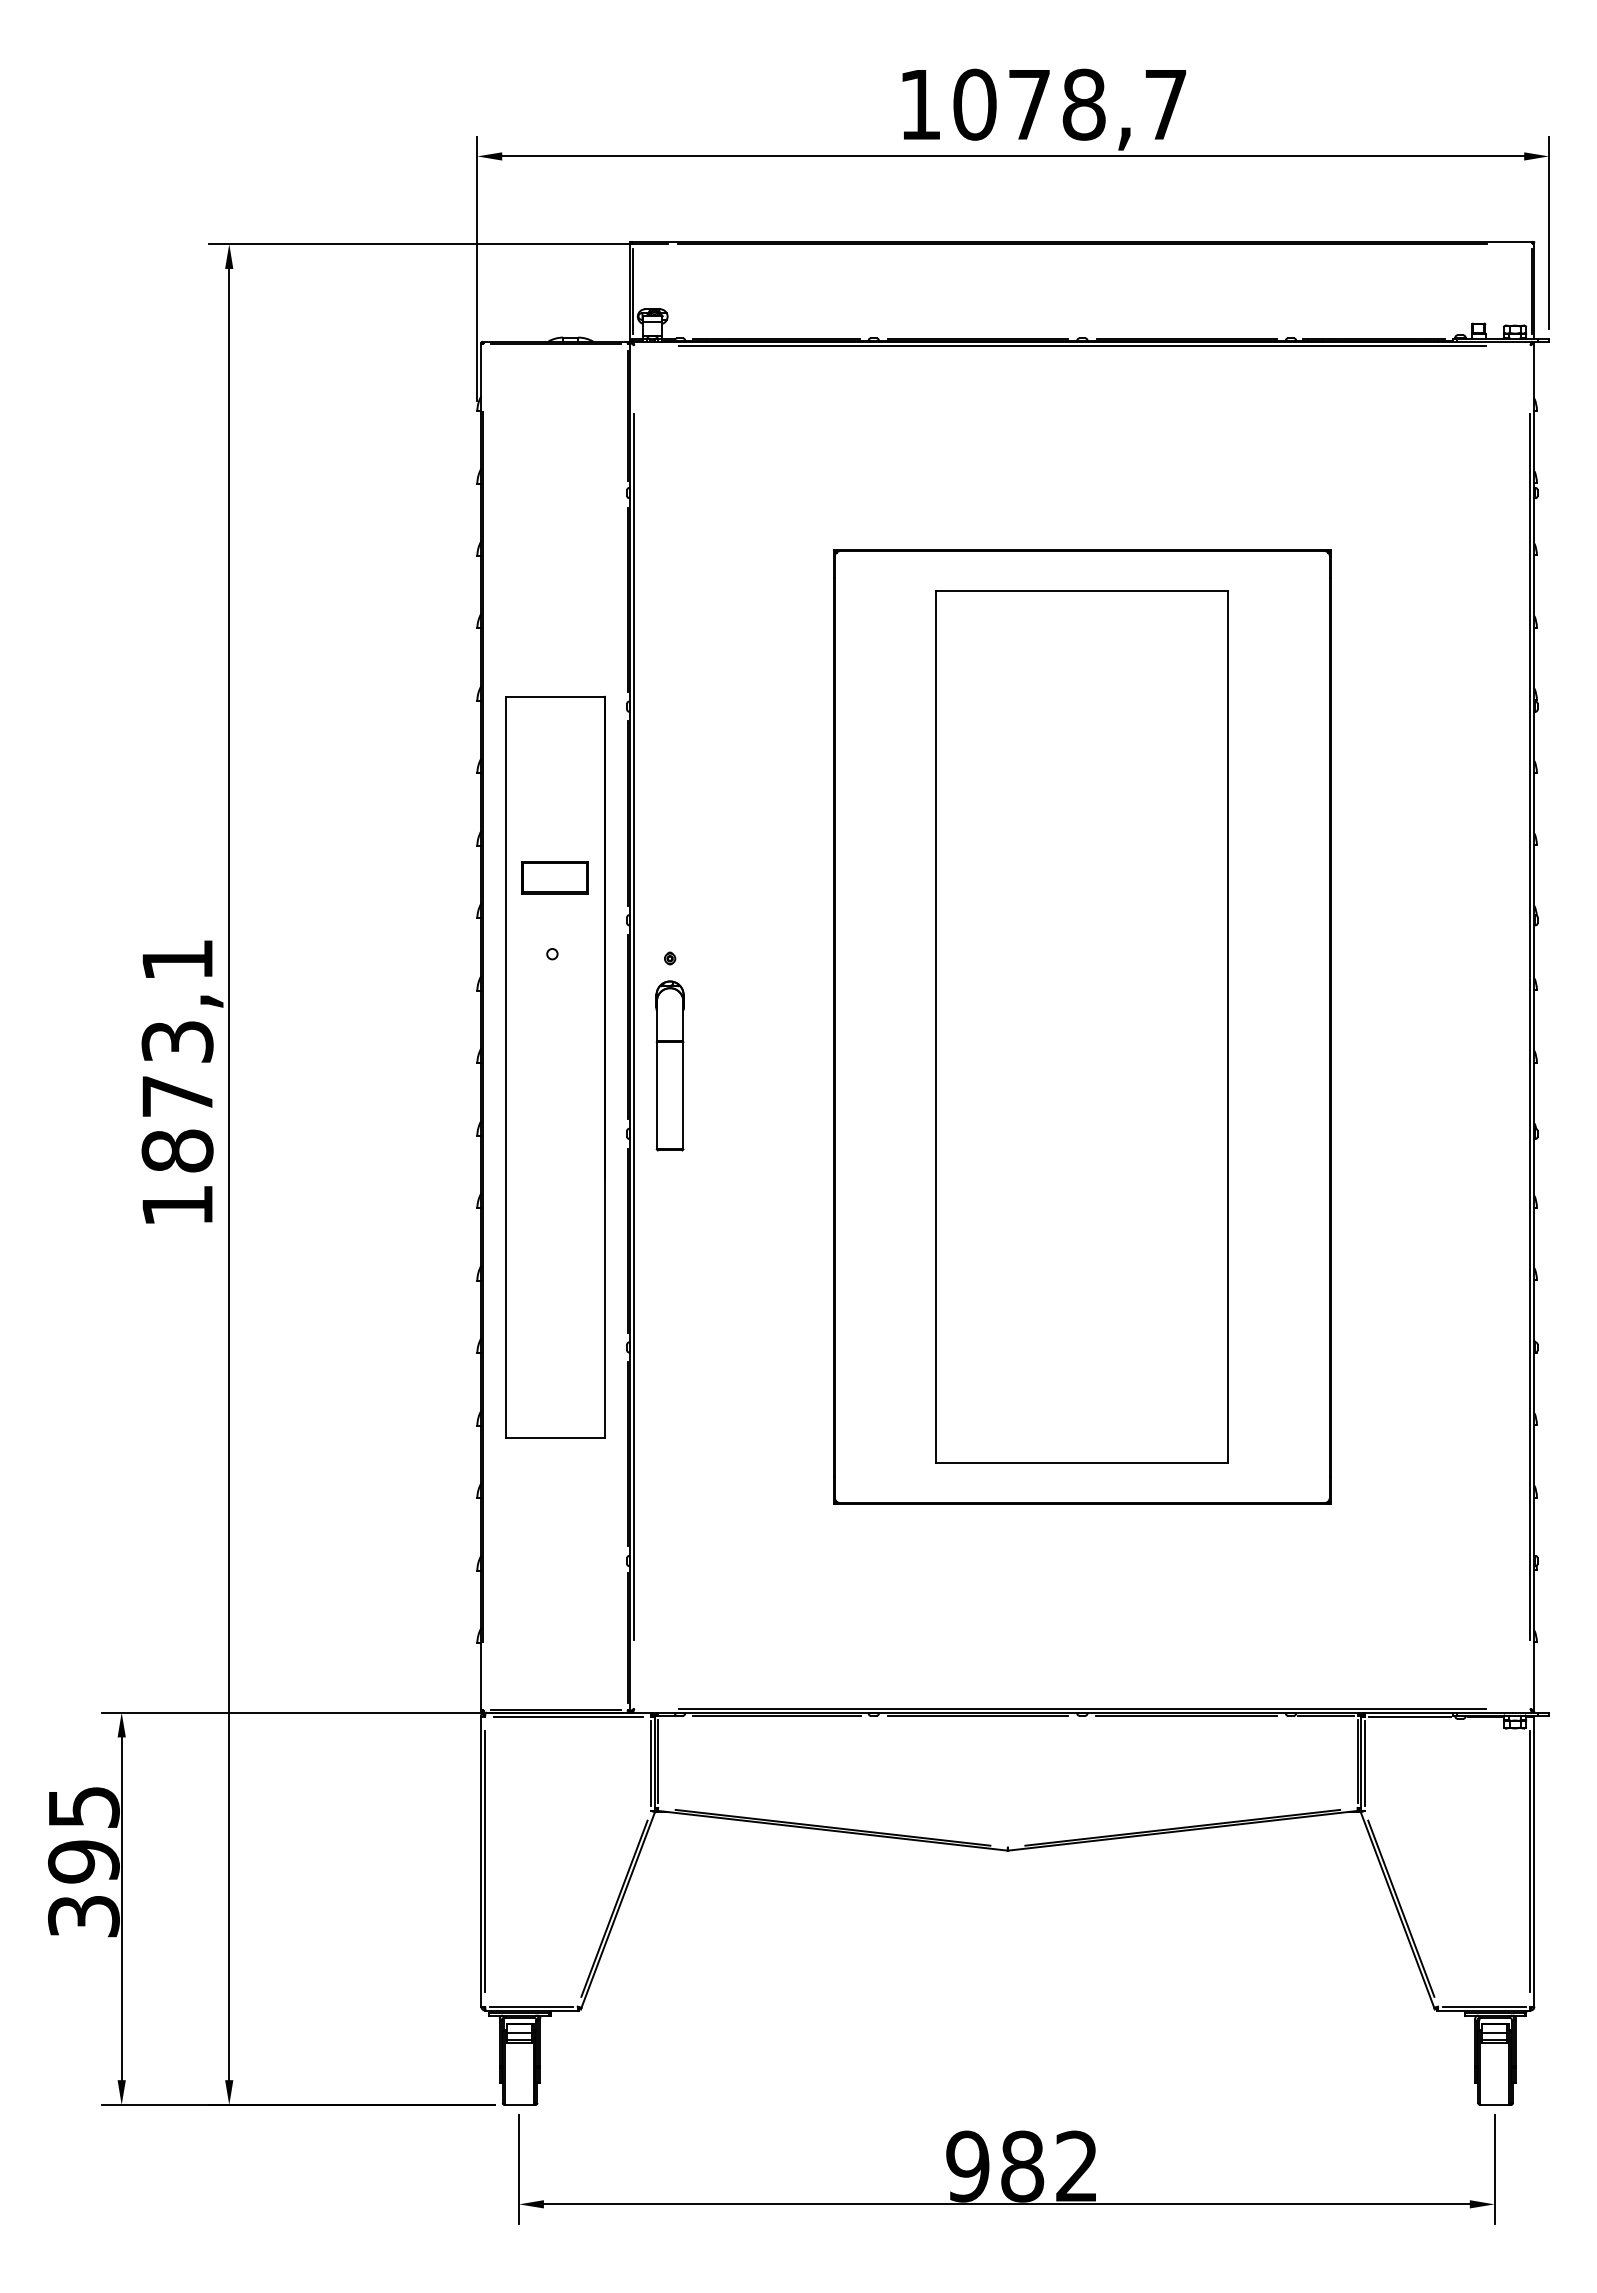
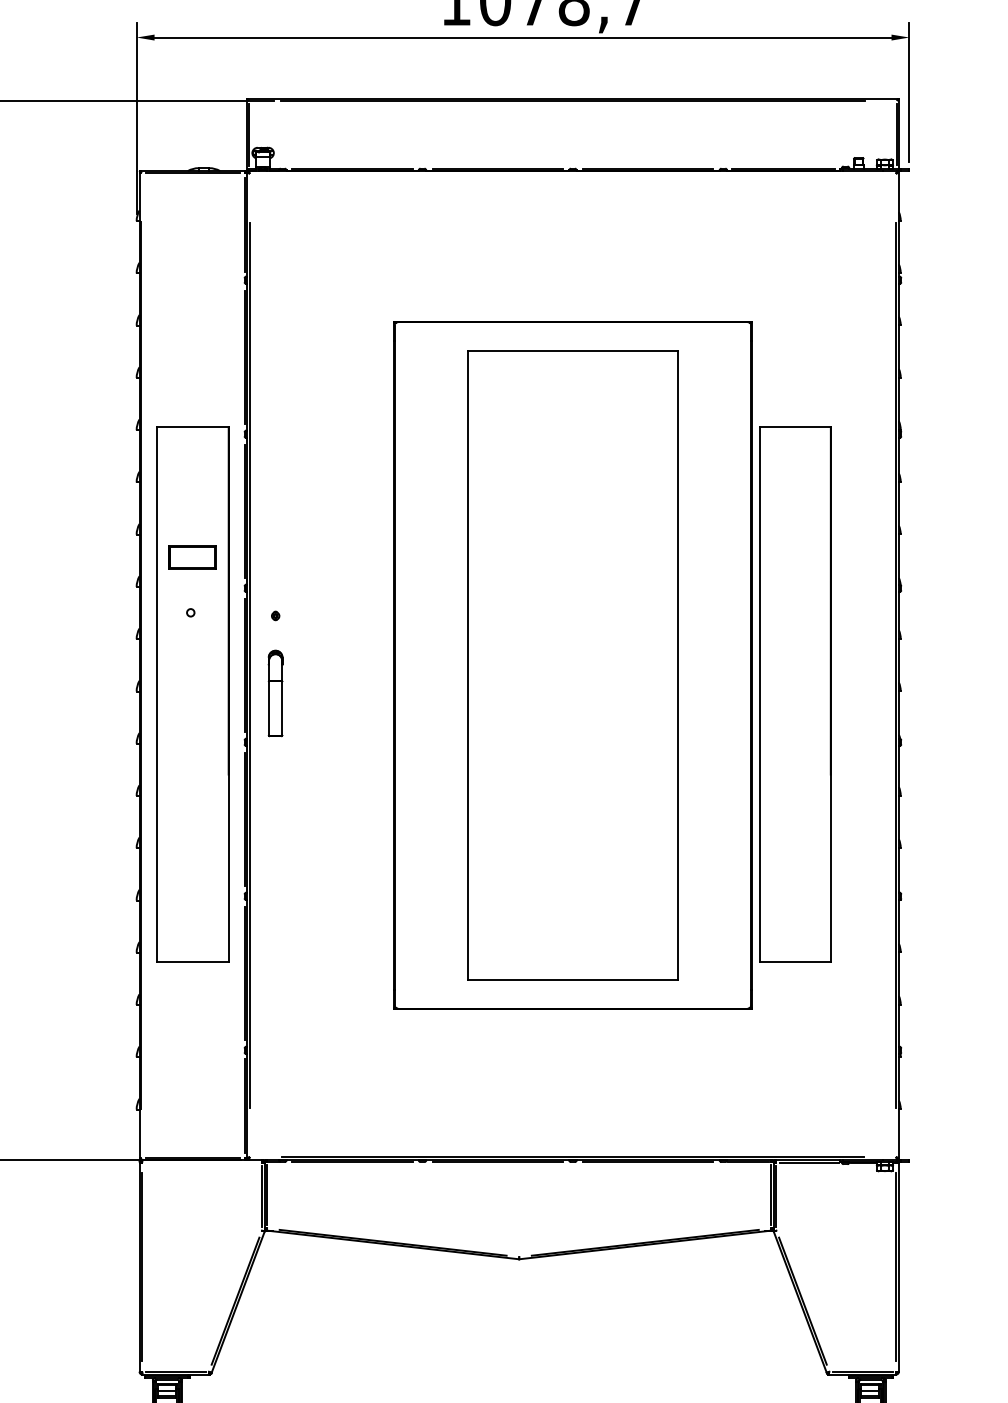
line: (1082, 345) -> (573, 173), removed
part: (669, 1065) -> (275, 693), size x0.7
part: (1390, 1066) -> (795, 693), added
line: (567, 1716) -> (201, 1162), removed

